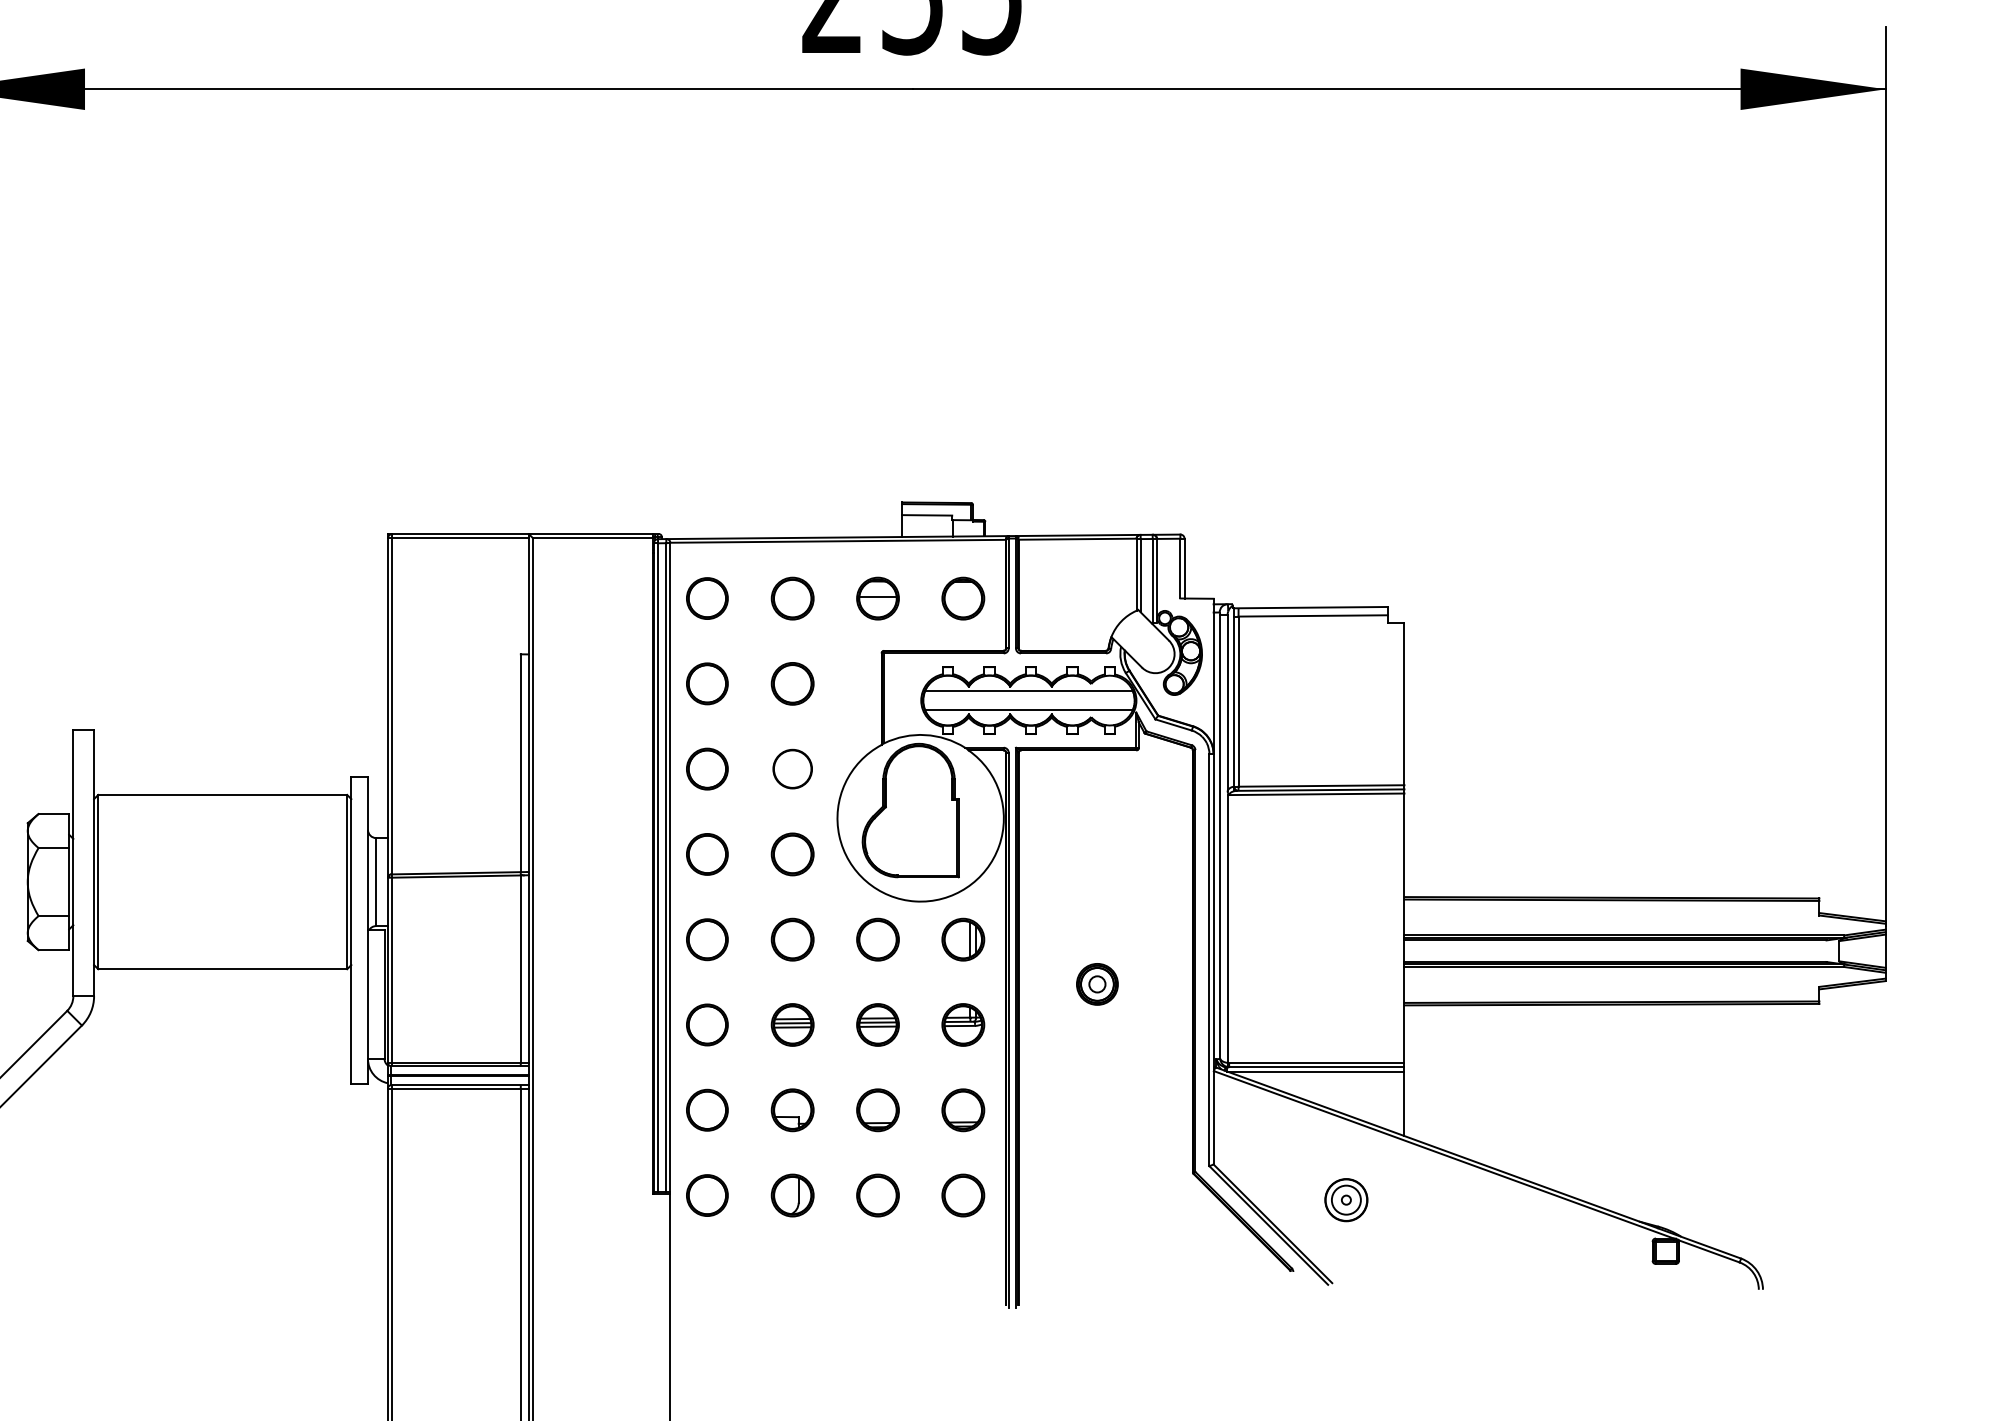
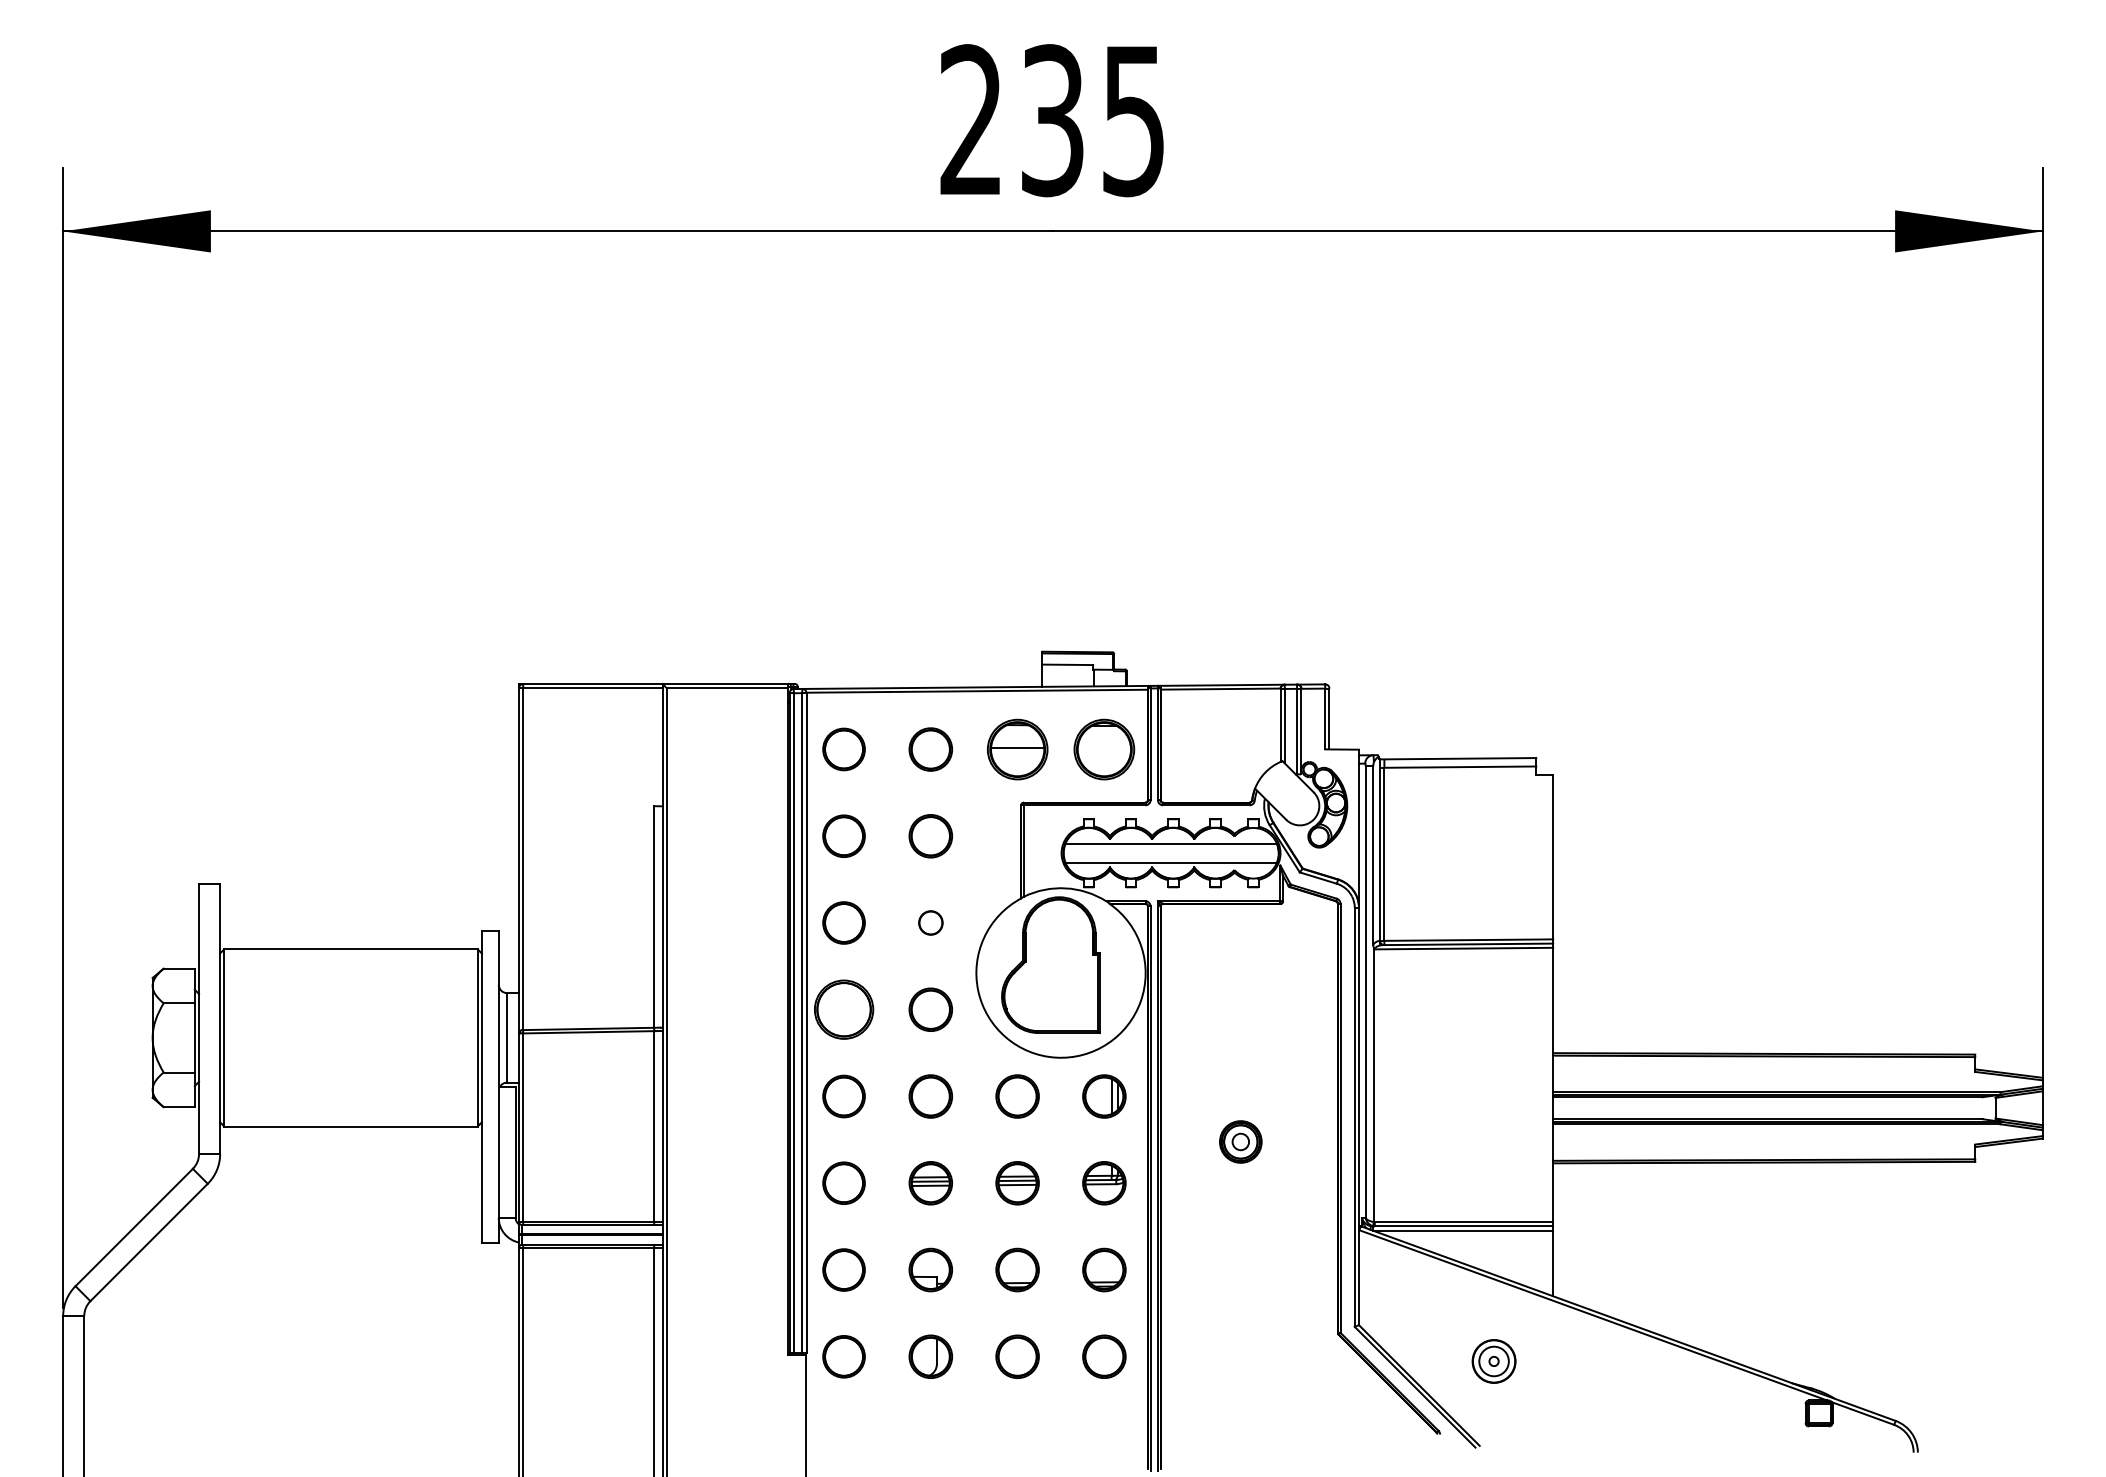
part: (877, 598) -> (1017, 749), size x1.4
part: (963, 598) -> (1104, 749), size x1.4
circle: (792, 768) -> (930, 922), size x0.6
part: (706, 854) -> (843, 1009), size x1.4

